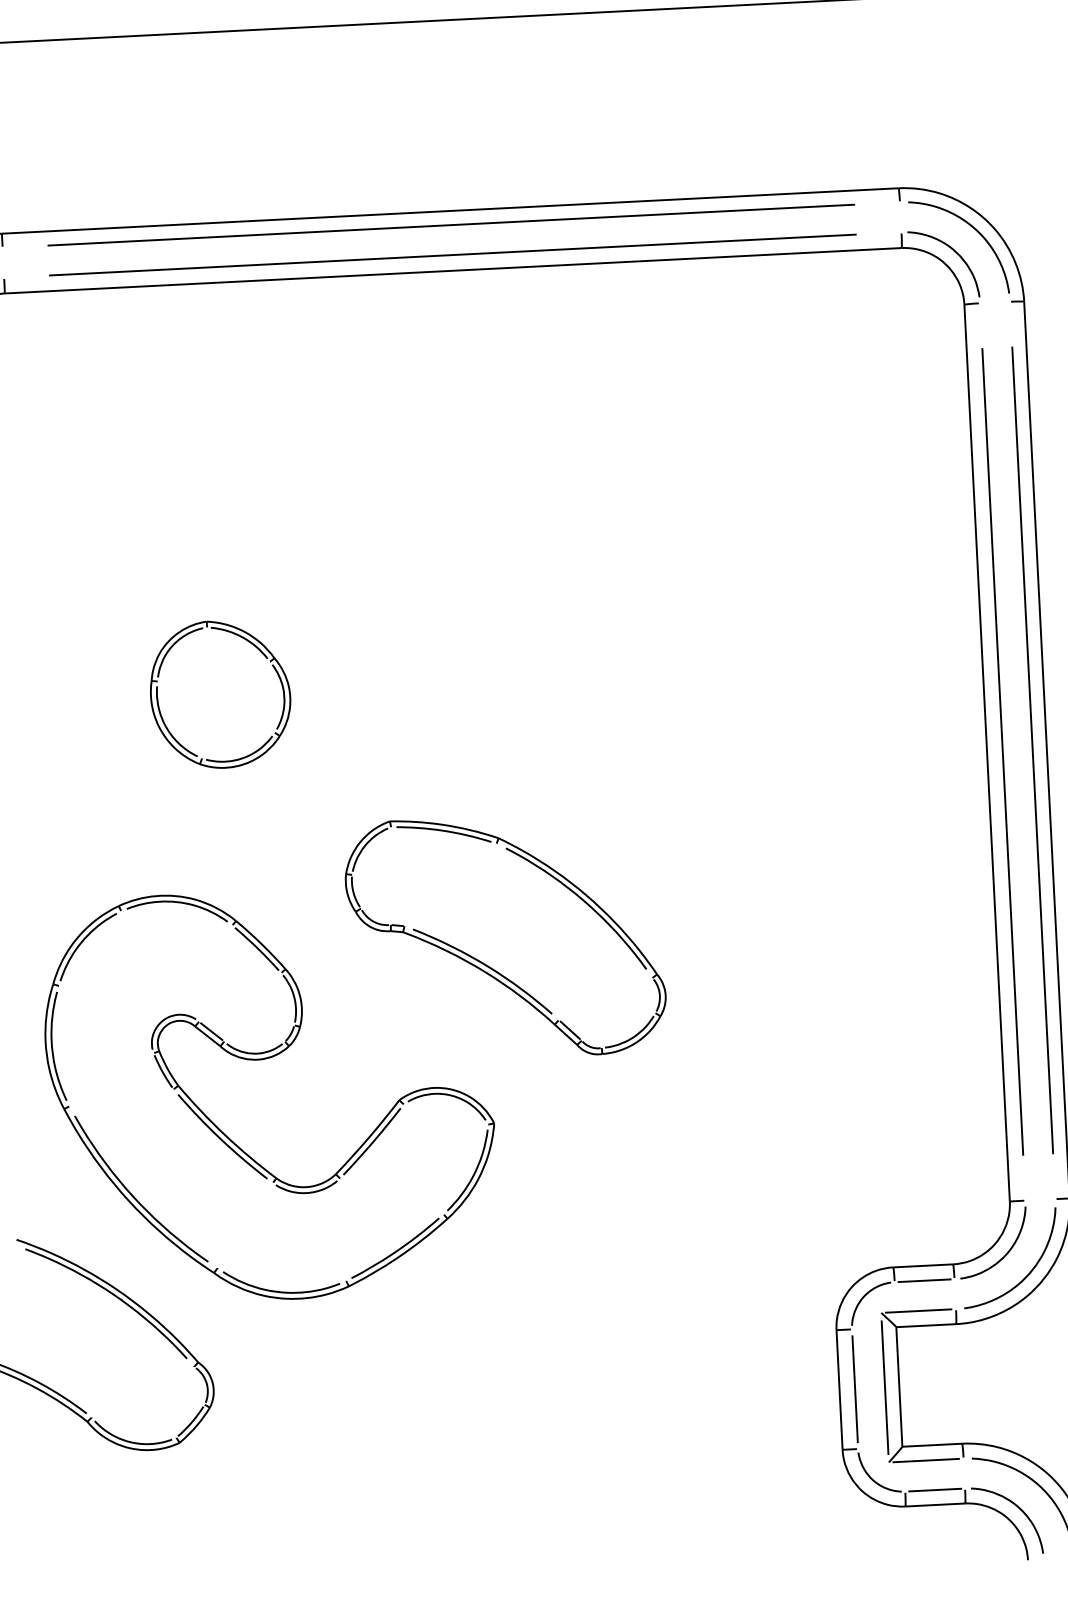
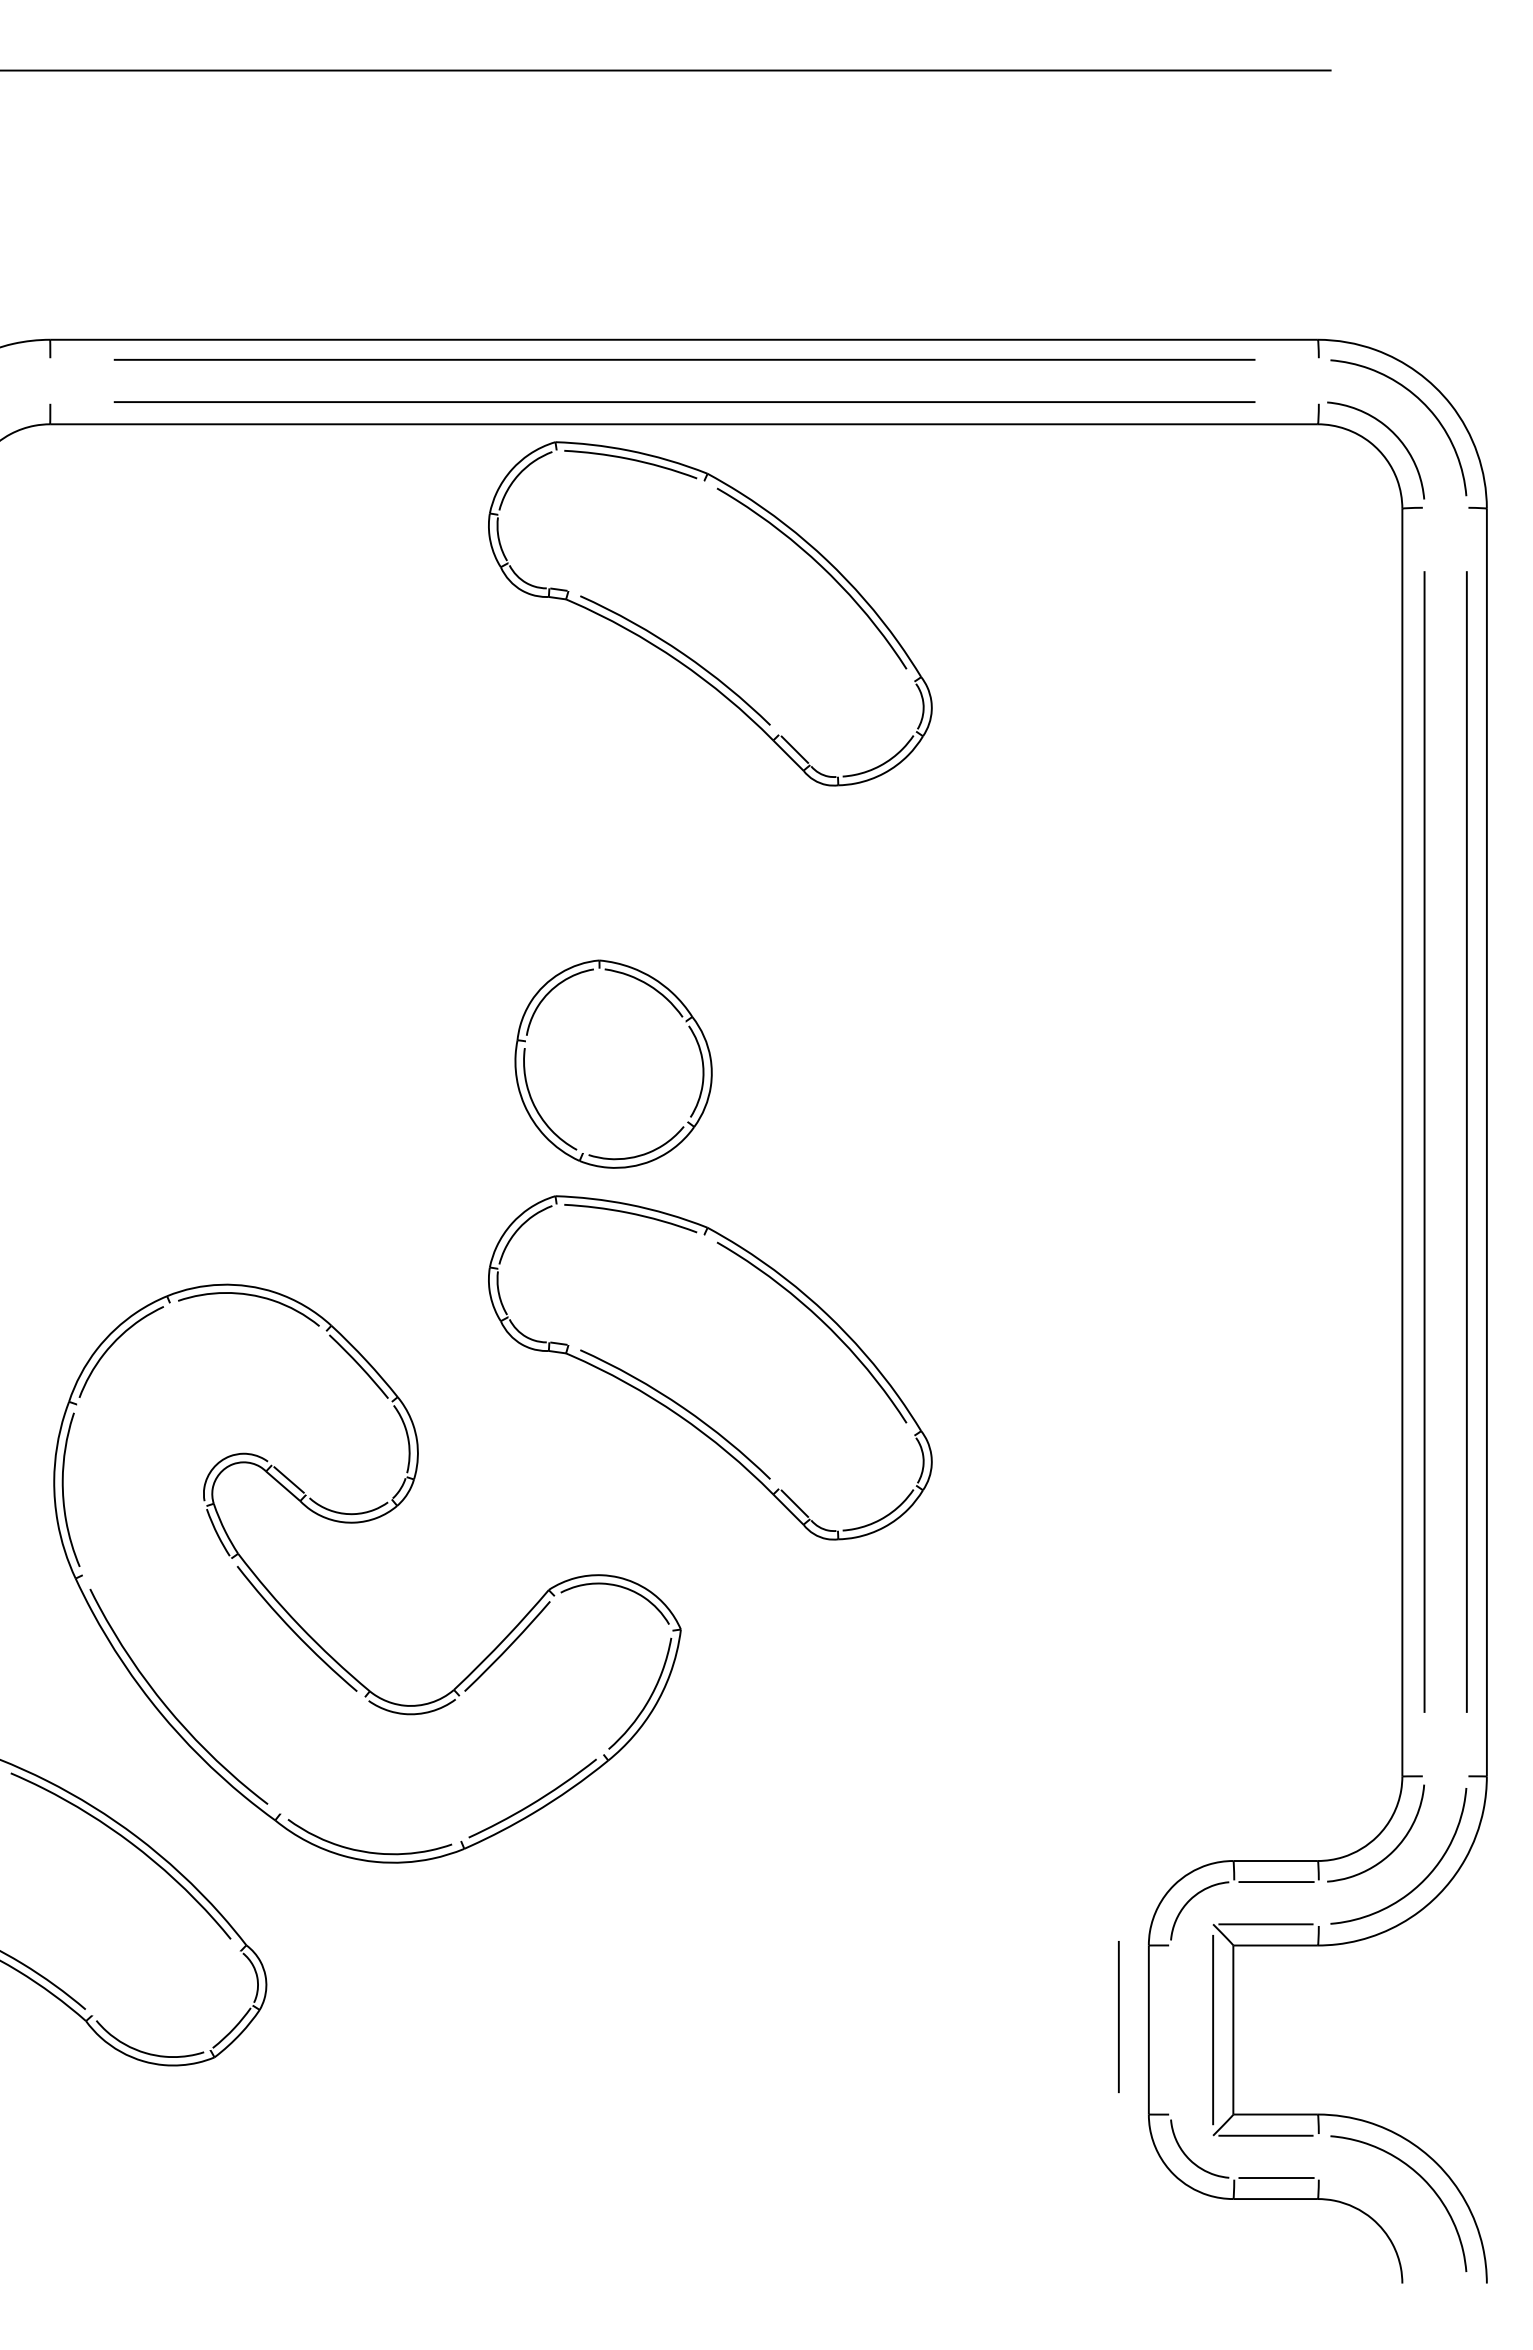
part: (478, 403) -> (710, 613), added
part: (220, 694) -> (613, 1063), moved
line: (854, 1389) -> (1118, 2017), moved
curve: (1018, 1508) -> (1392, 2209), removed

